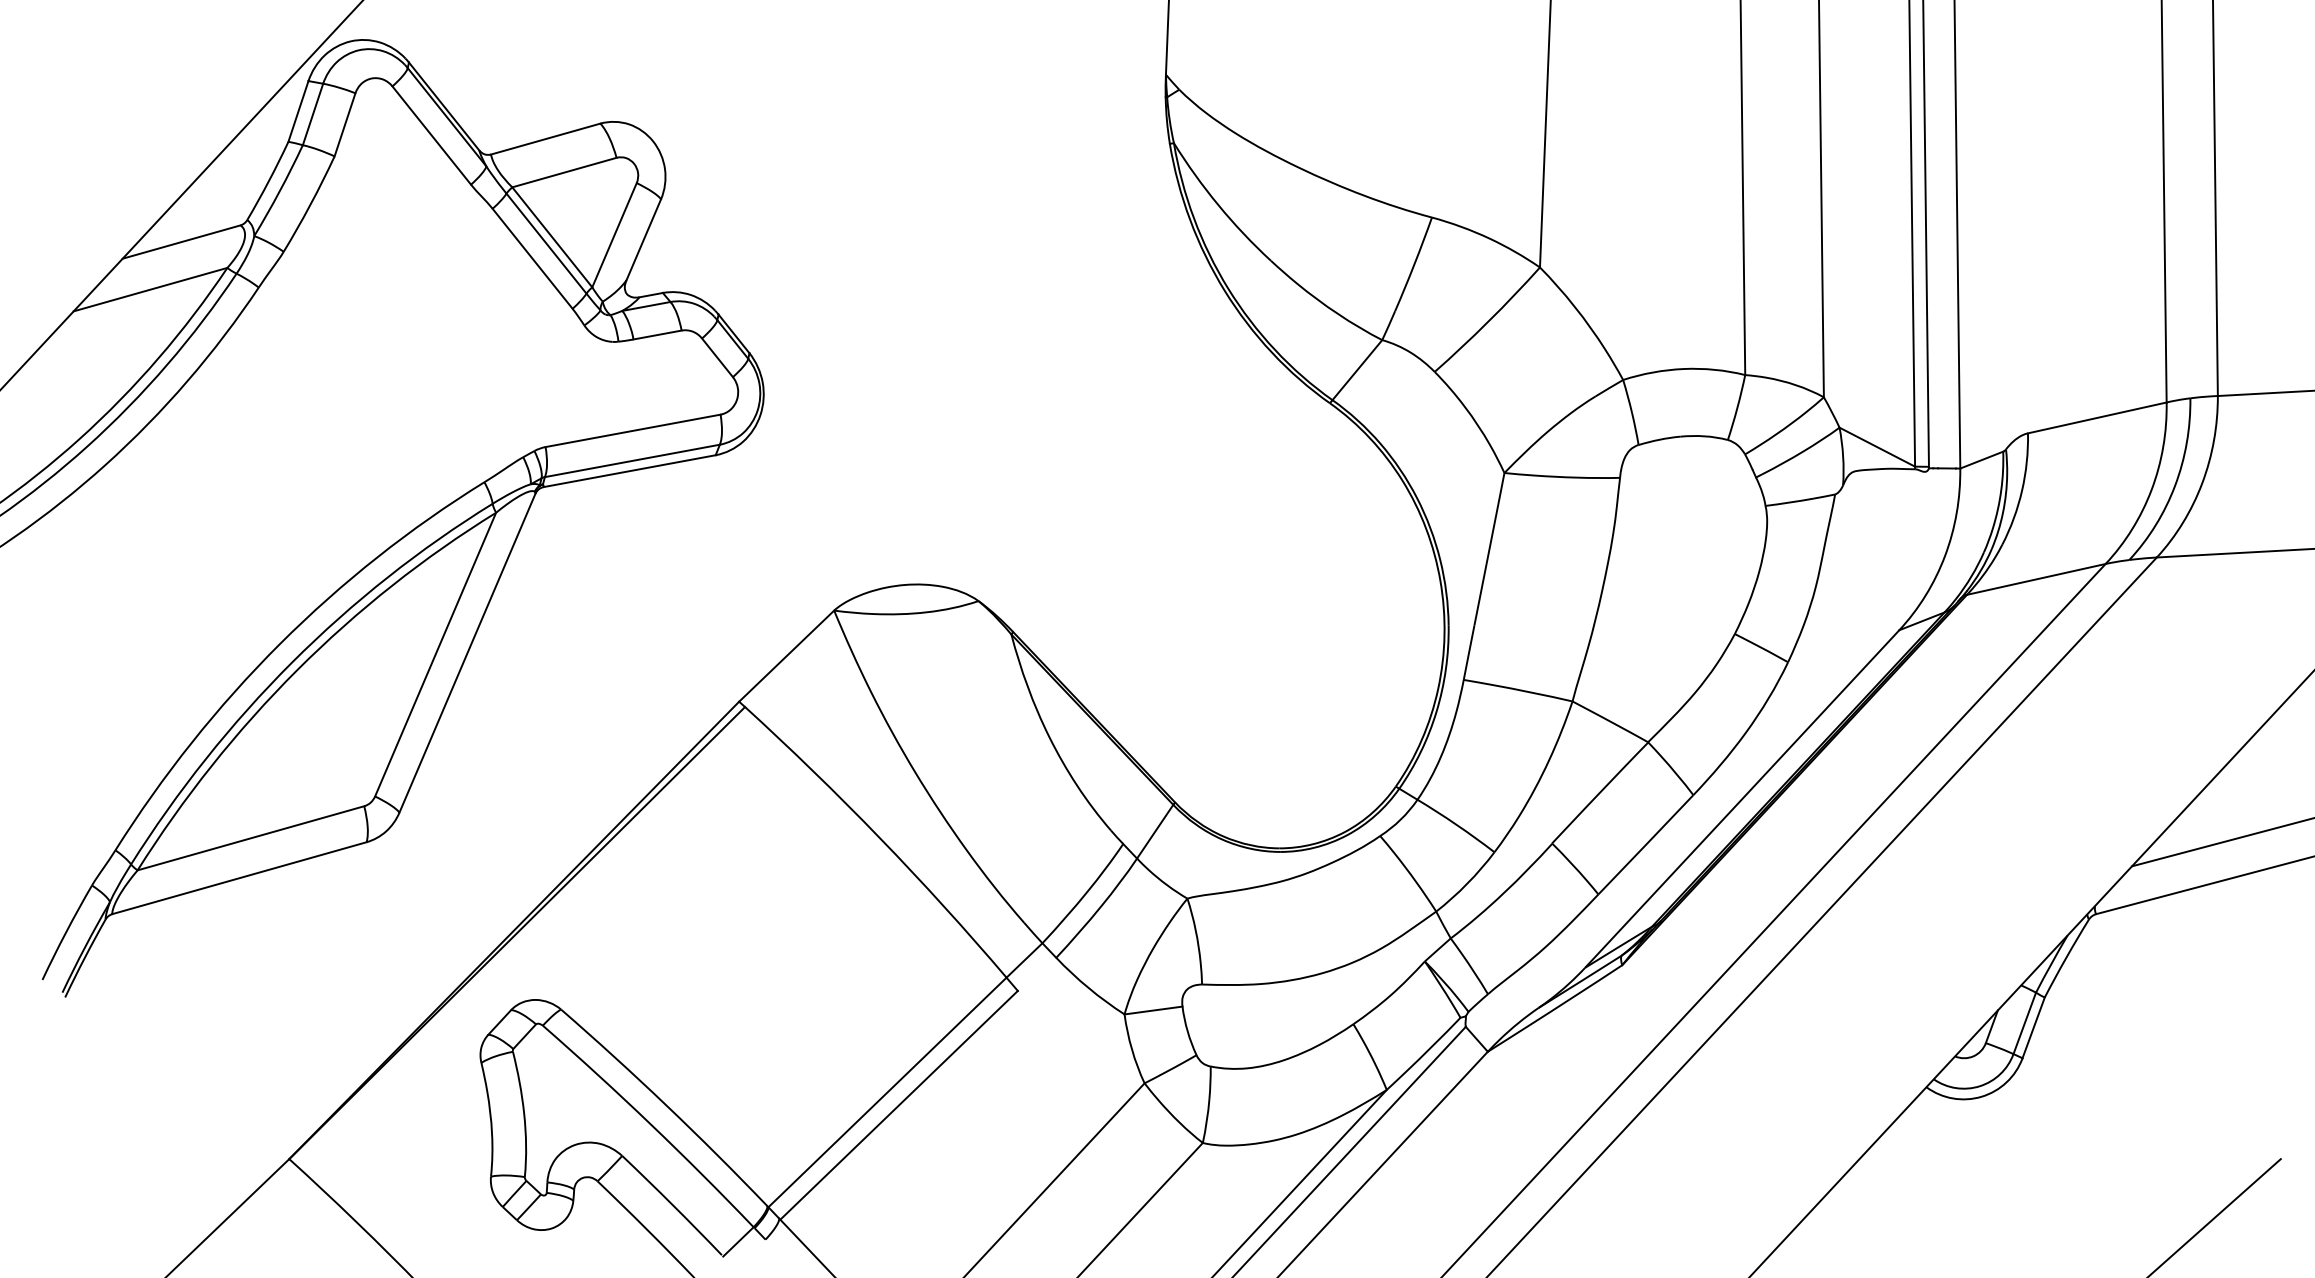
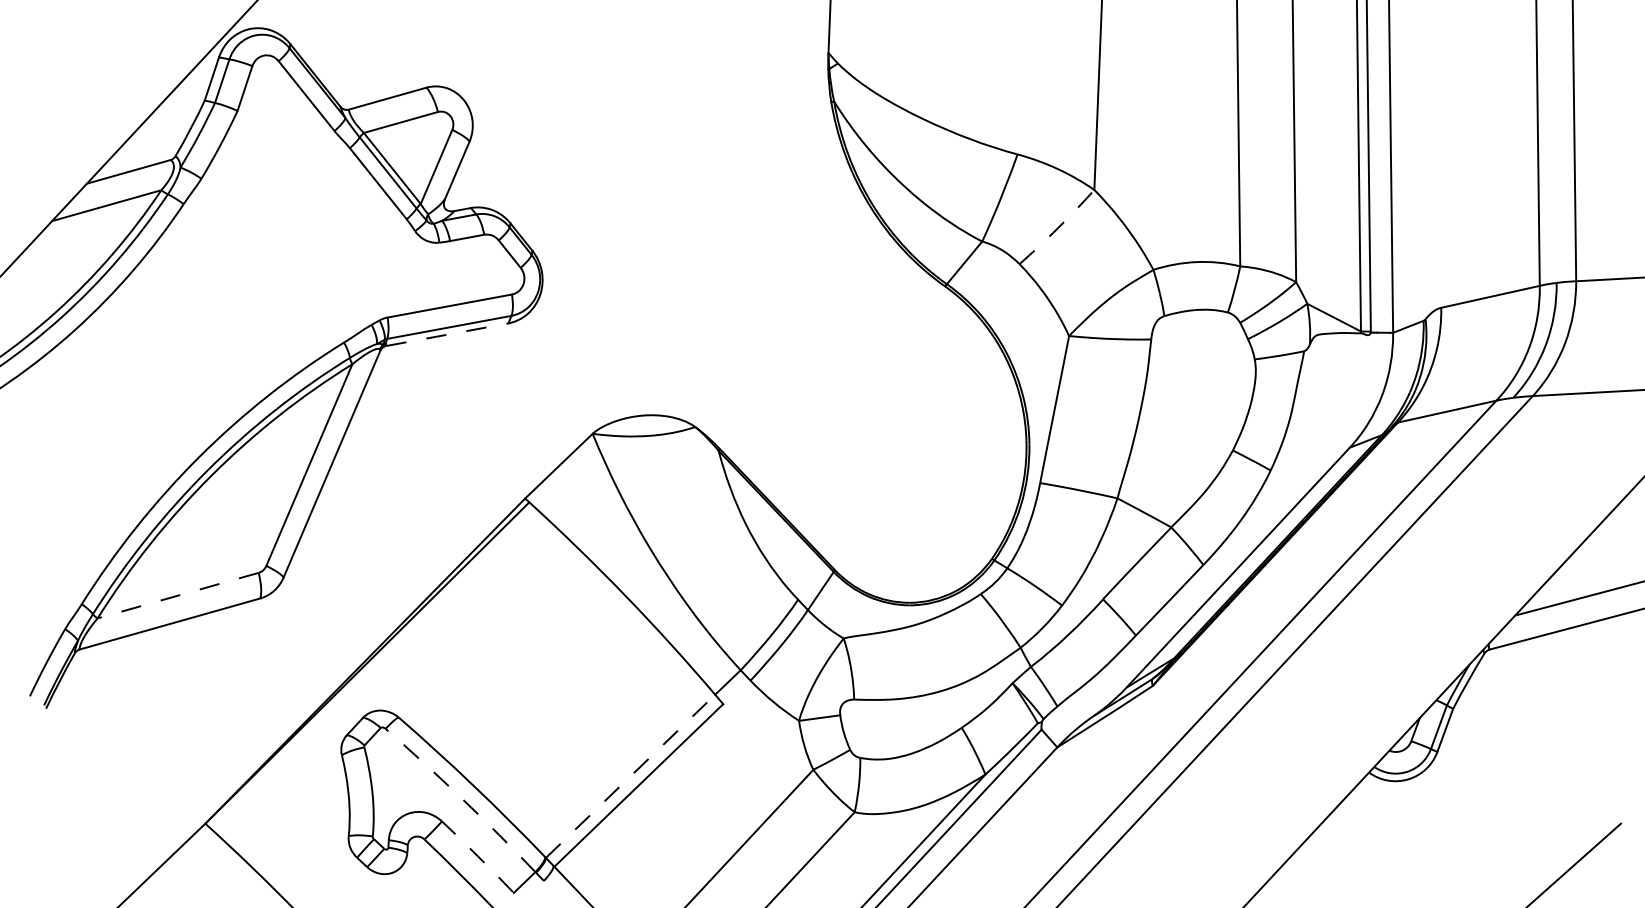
arc: (1488, 321) -> (1057, 228), solid -> dashed
line: (630, 471) -> (447, 334), solid -> dashed
line: (250, 838) -> (177, 595), solid -> dashed
line: (887, 1092) -> (630, 776), solid -> dashed
arc: (650, 1124) -> (462, 799), solid -> dashed
arc: (672, 1204) -> (477, 855), solid -> dashed

